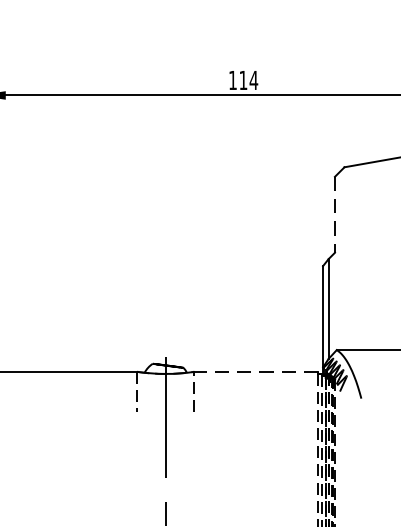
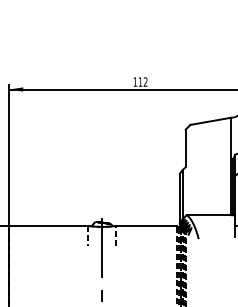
text: (253, 79) -> (145, 81), 114 -> 112
line: (334, 215) -> (185, 148), dashed -> solid
line: (255, 371) -> (146, 225), dashed -> solid

